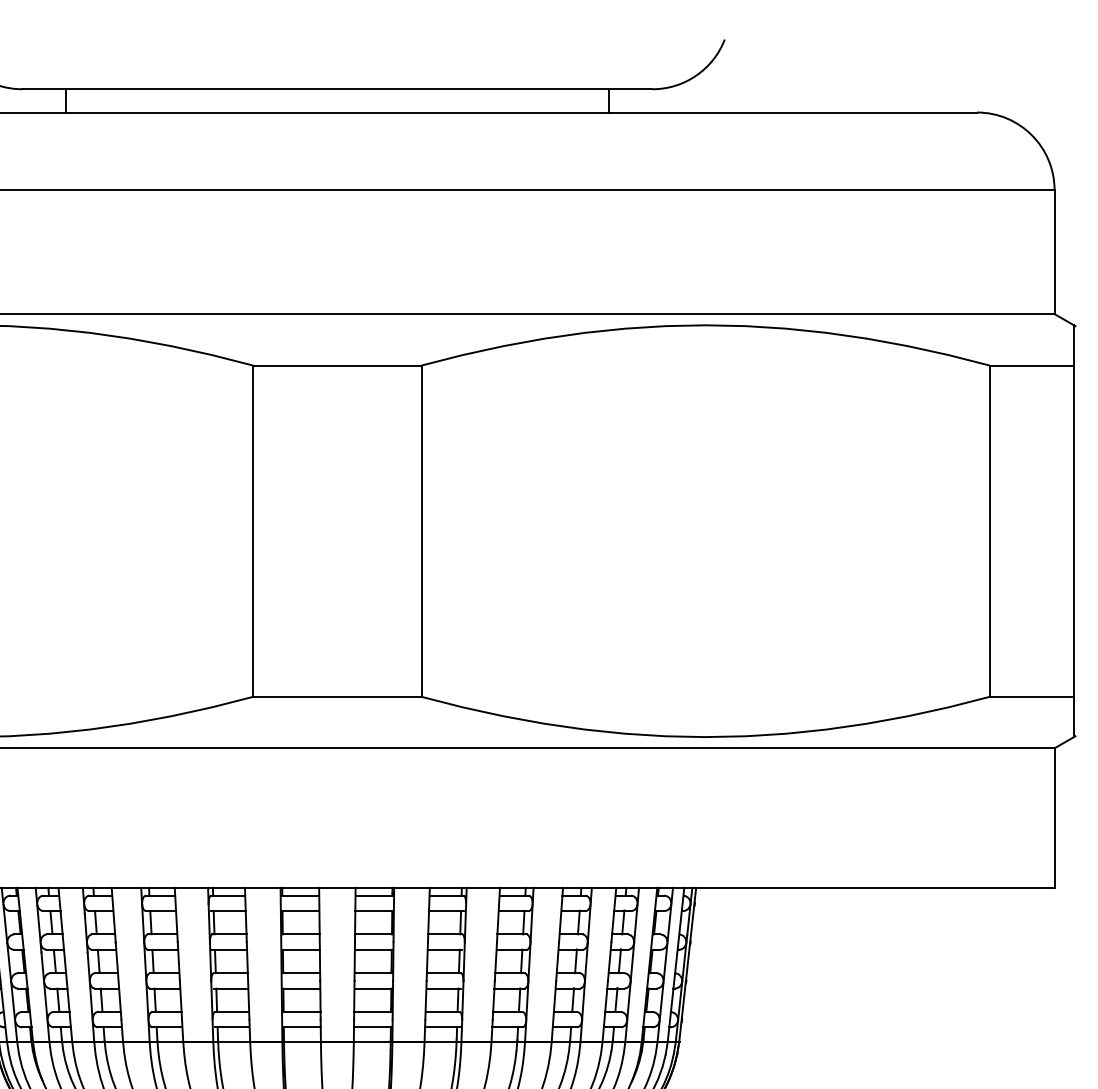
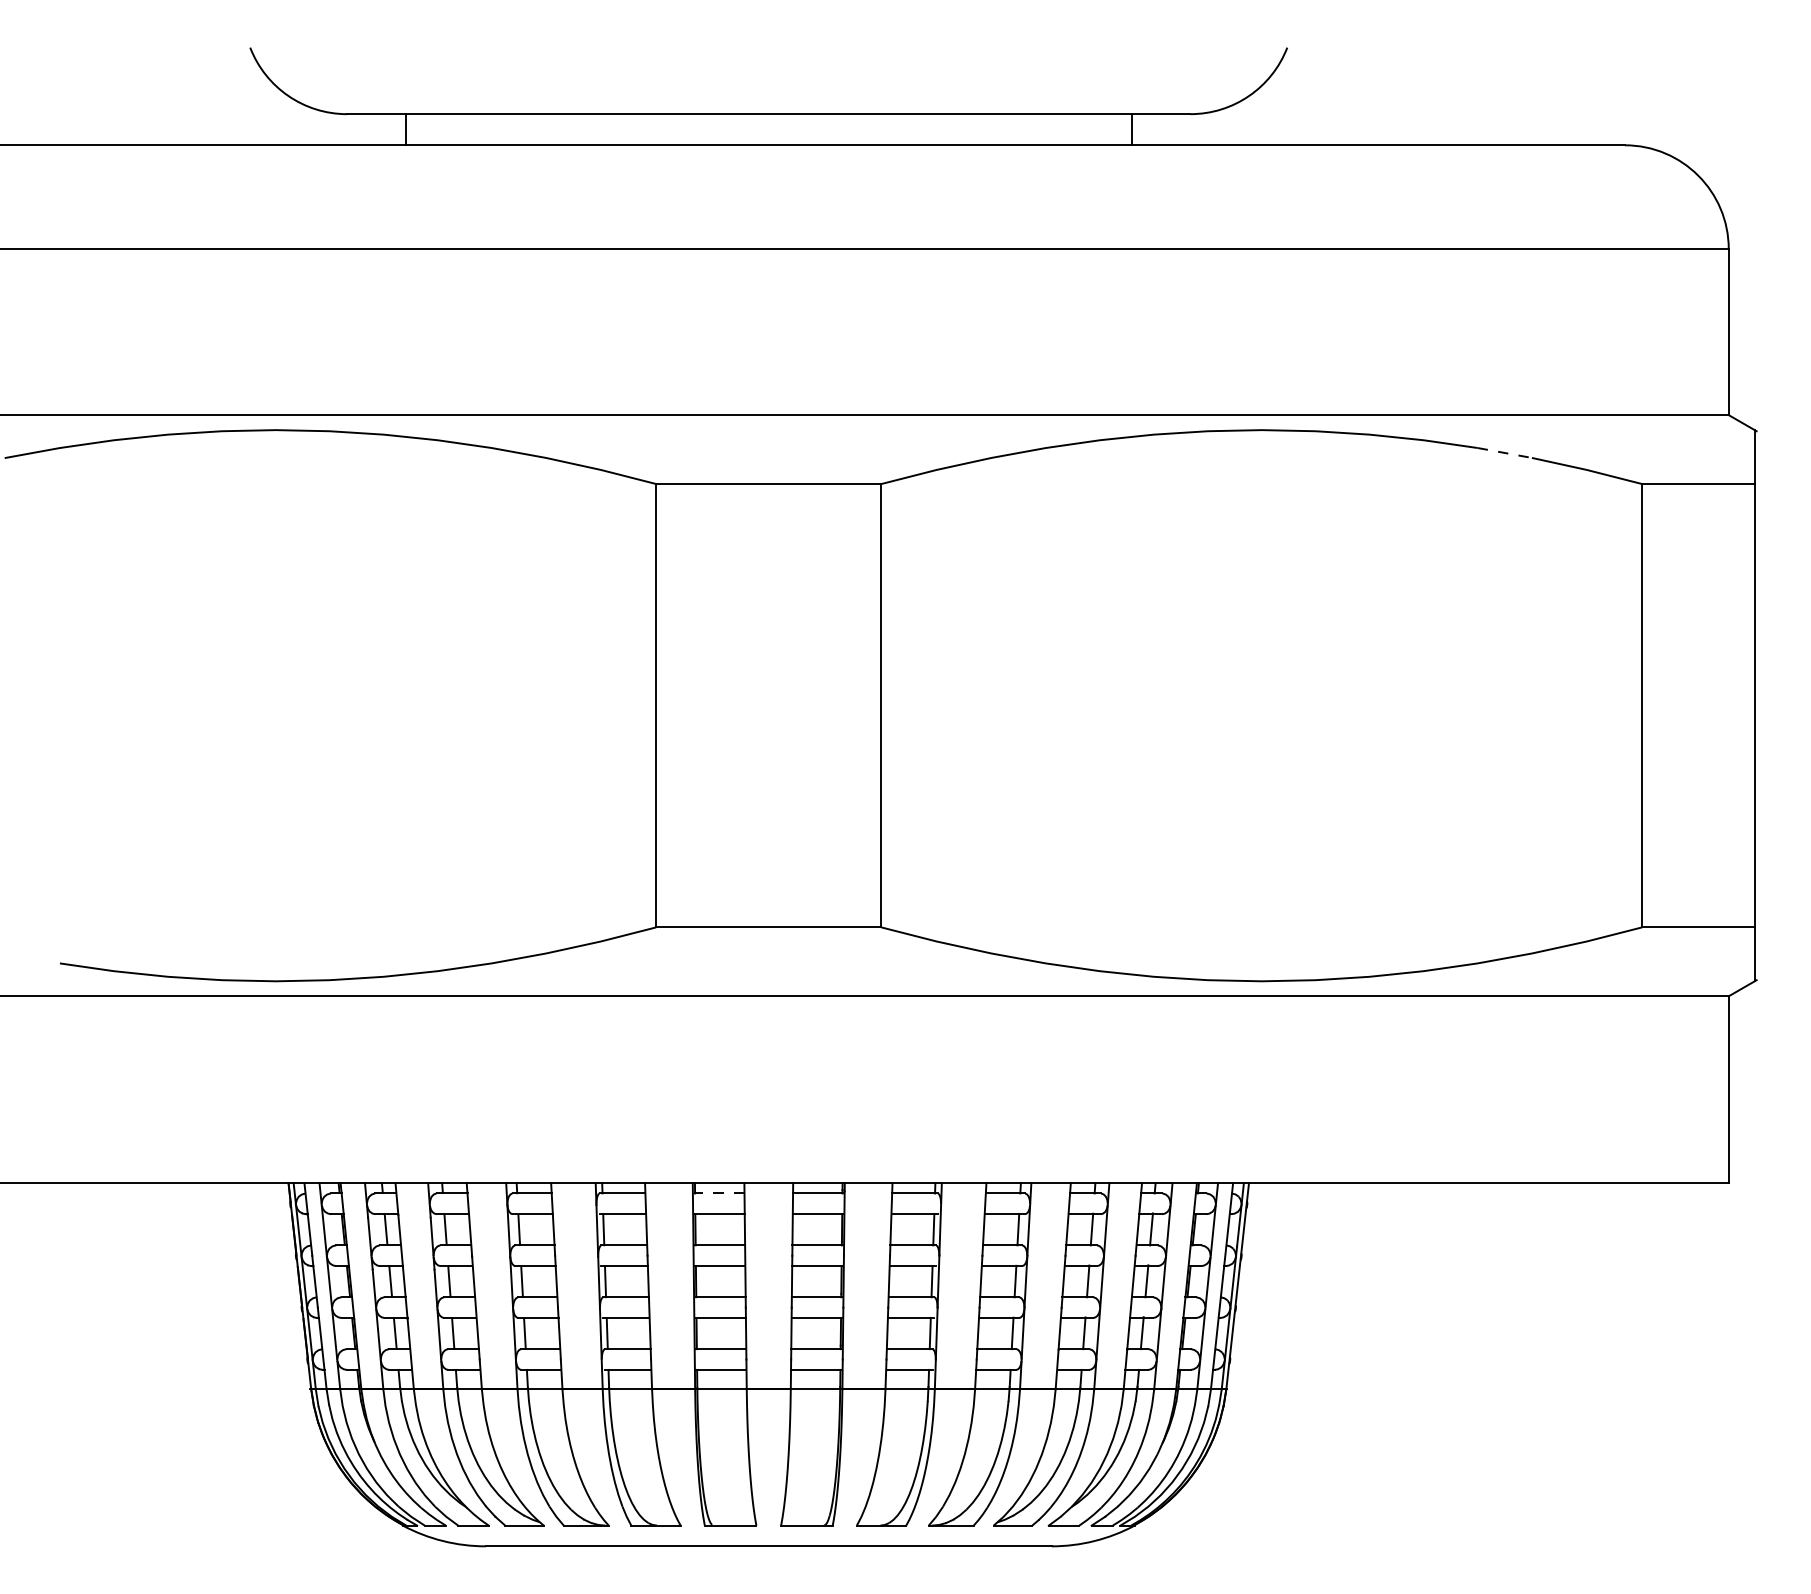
line: (887, 342) -> (1504, 452), solid -> dashed
line: (299, 895) -> (718, 1193), solid -> dashed

